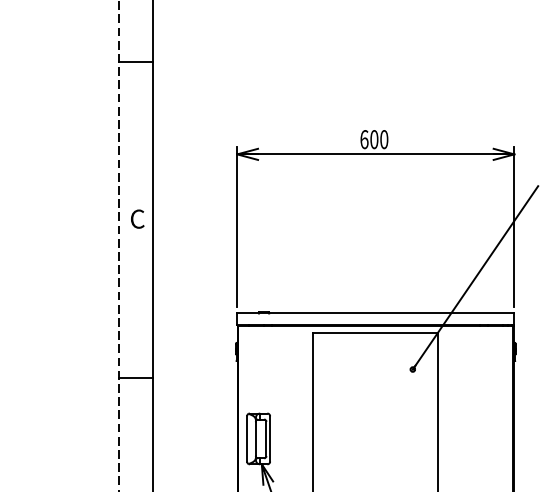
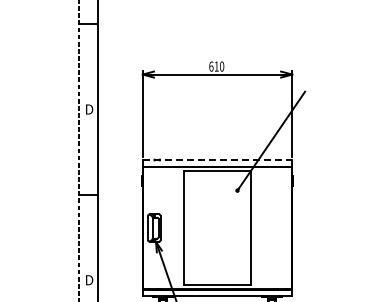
text: (373, 139) -> (216, 66), 600 -> 610
text: (138, 219) -> (89, 109), C -> D
line: (375, 313) -> (217, 160), solid -> dashed

